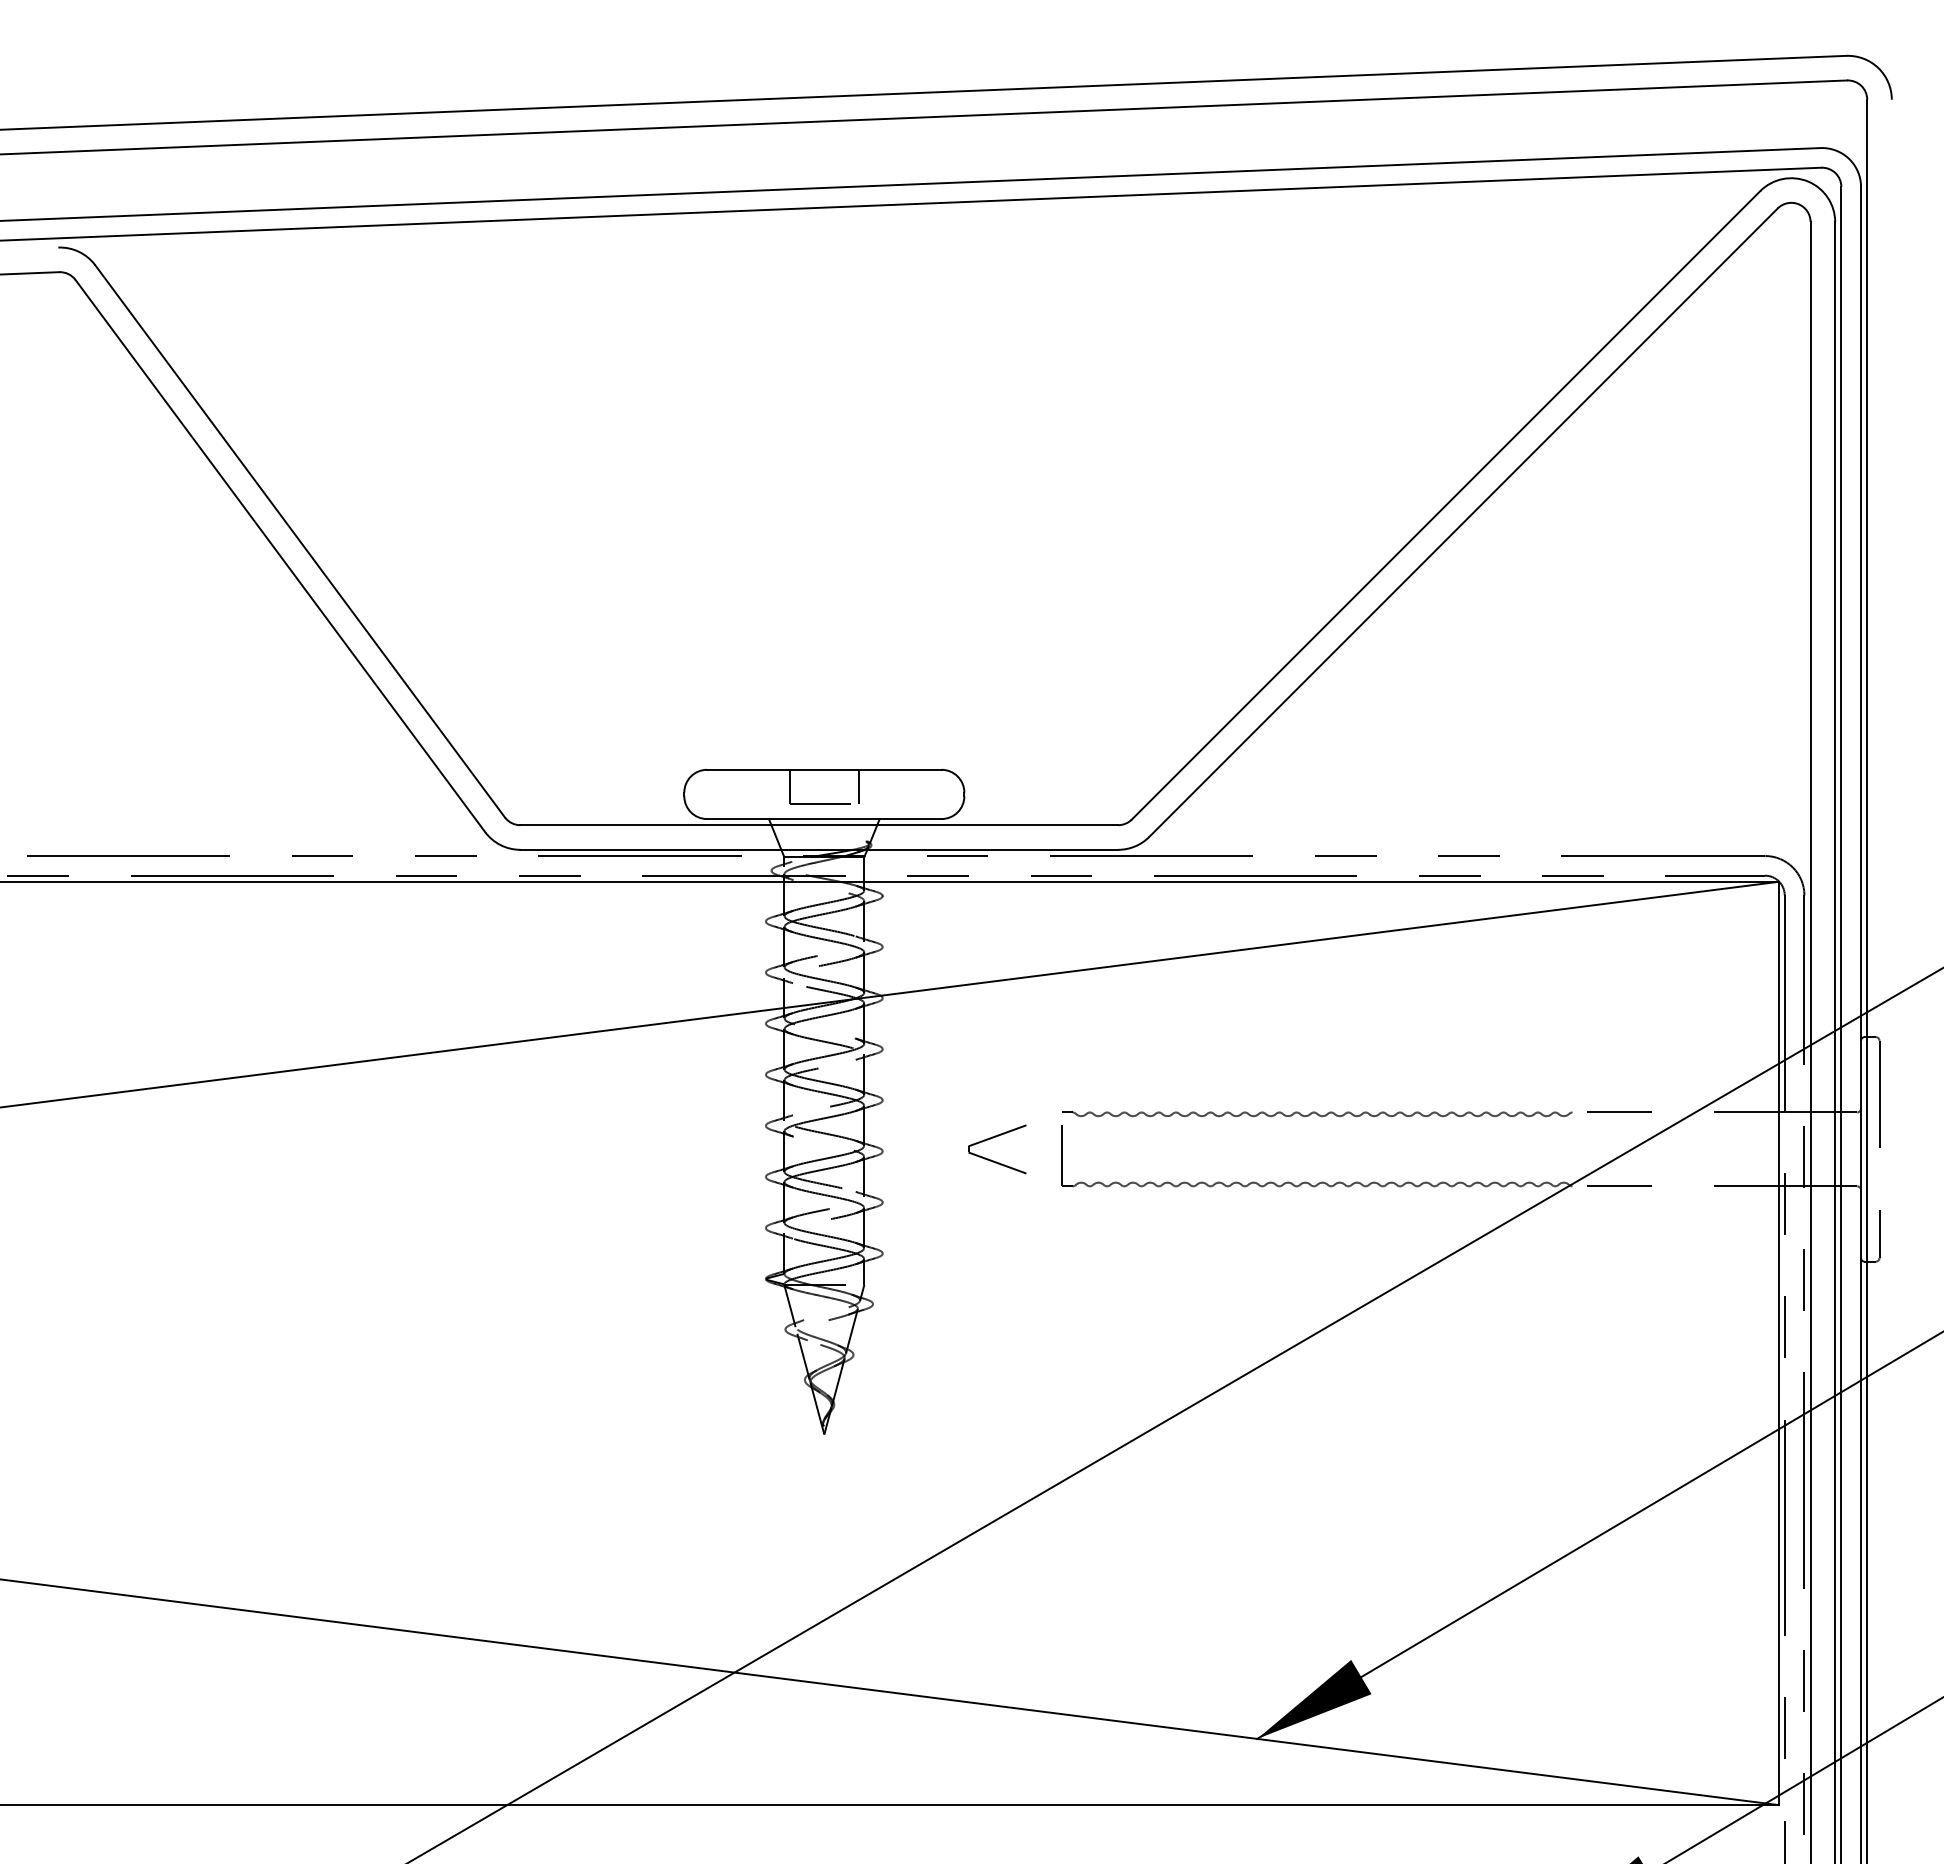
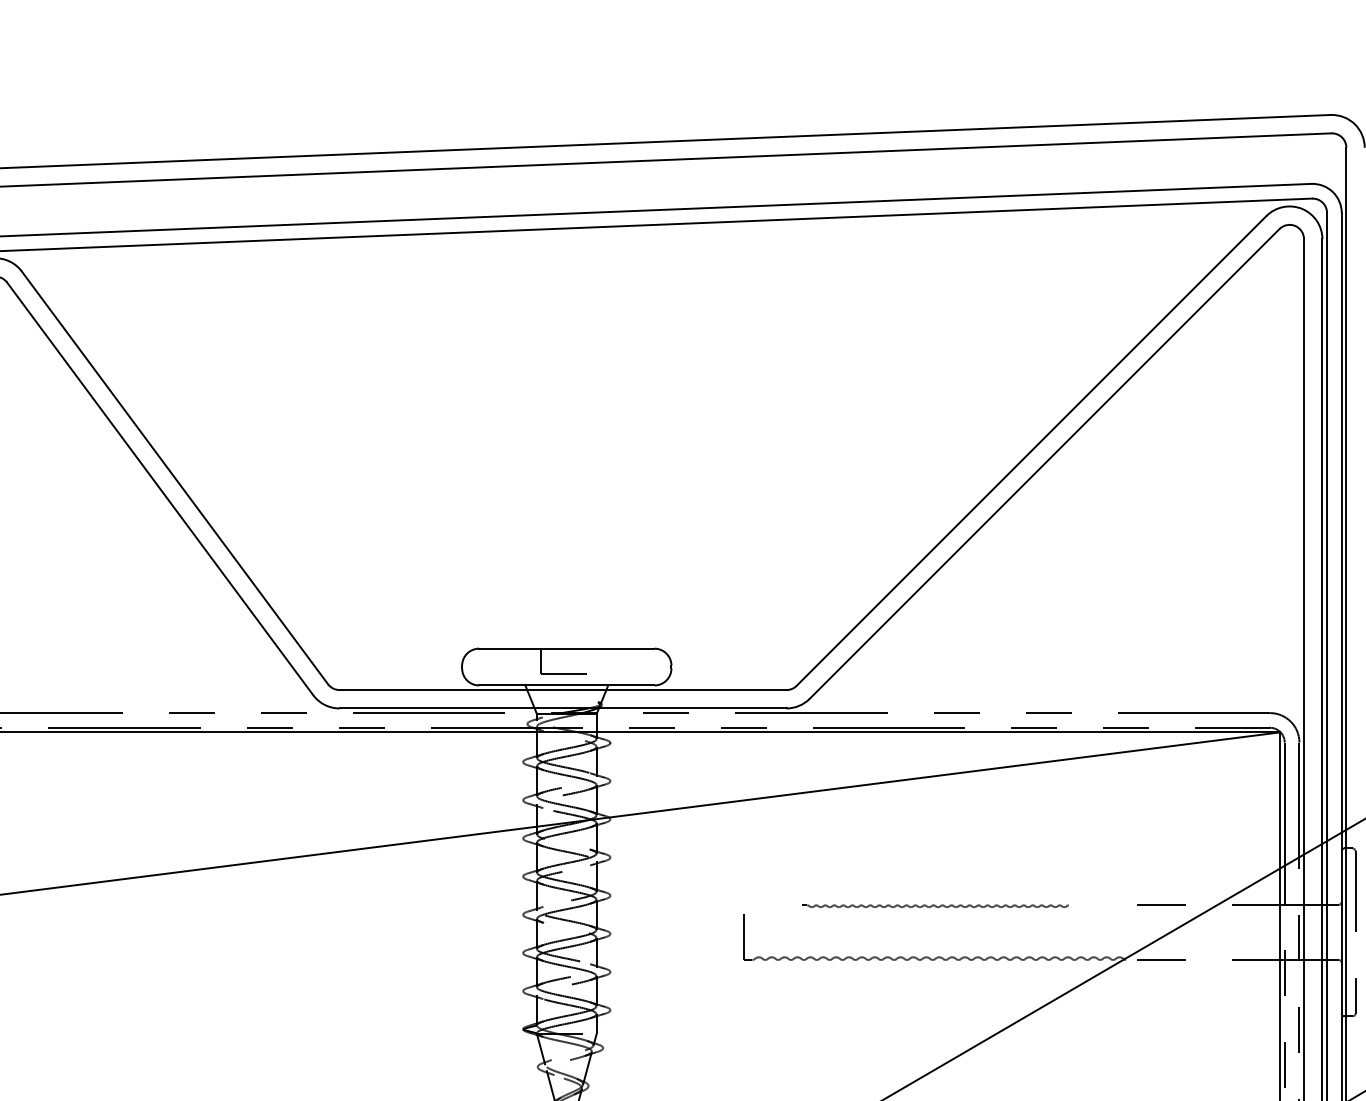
line: (859, 786) -> (593, 661), removed
part: (1317, 1114) -> (935, 906), size x0.7
part: (991, 1159) -> (691, 939), removed

